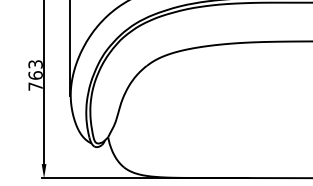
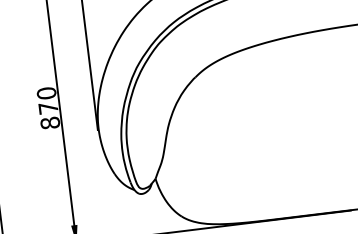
text: (35, 75) -> (48, 108), 763 -> 870

